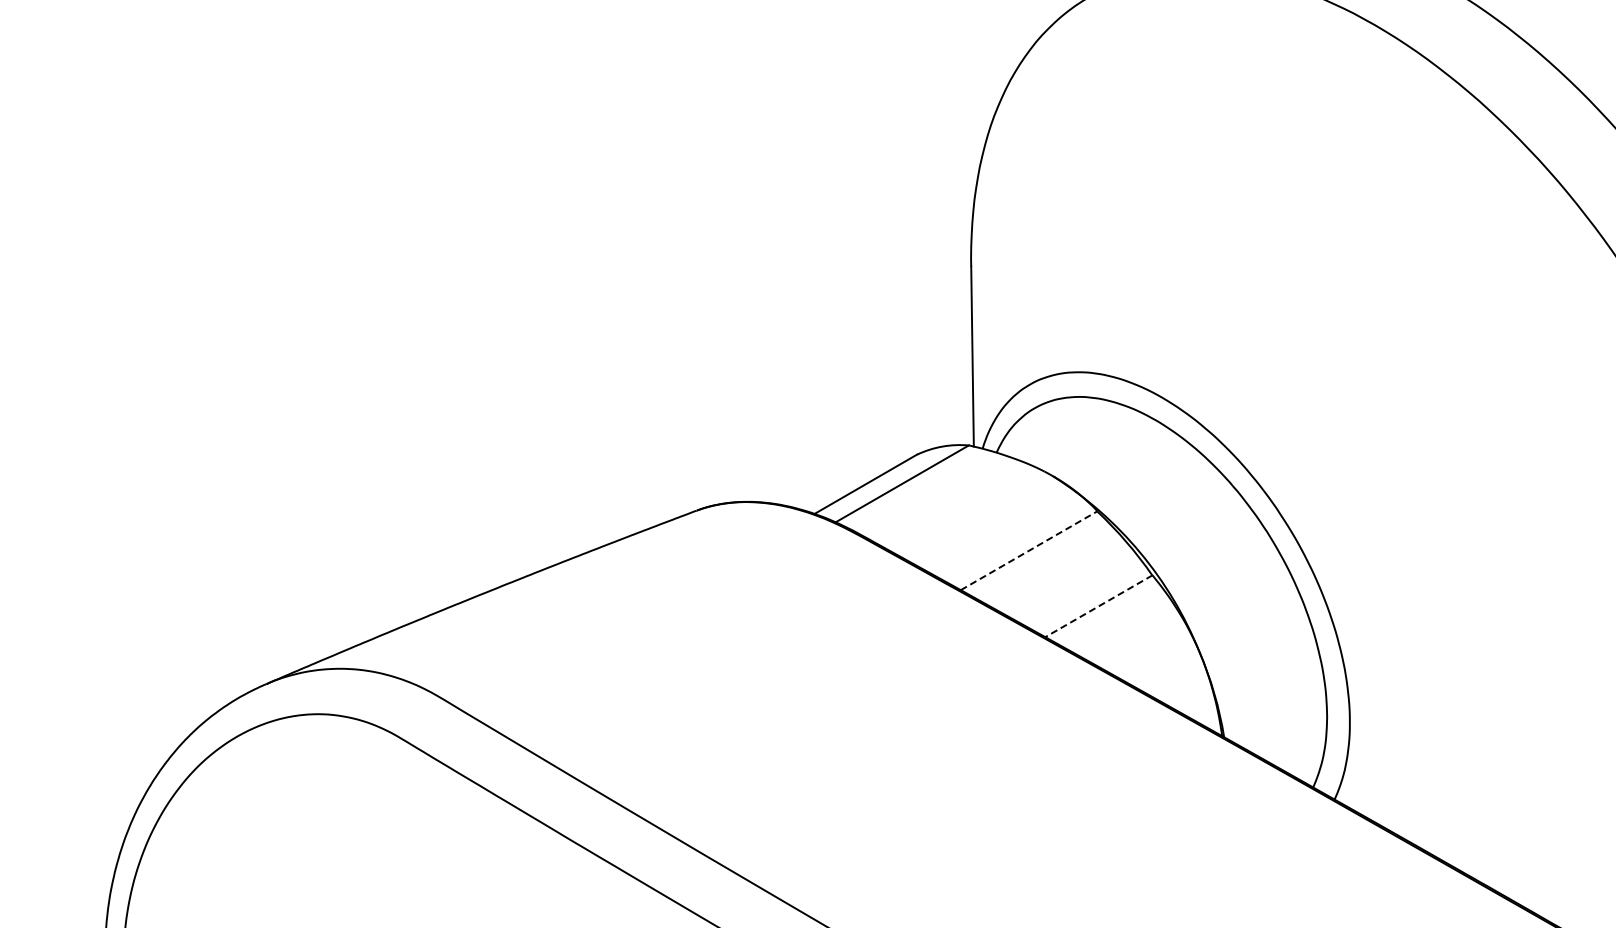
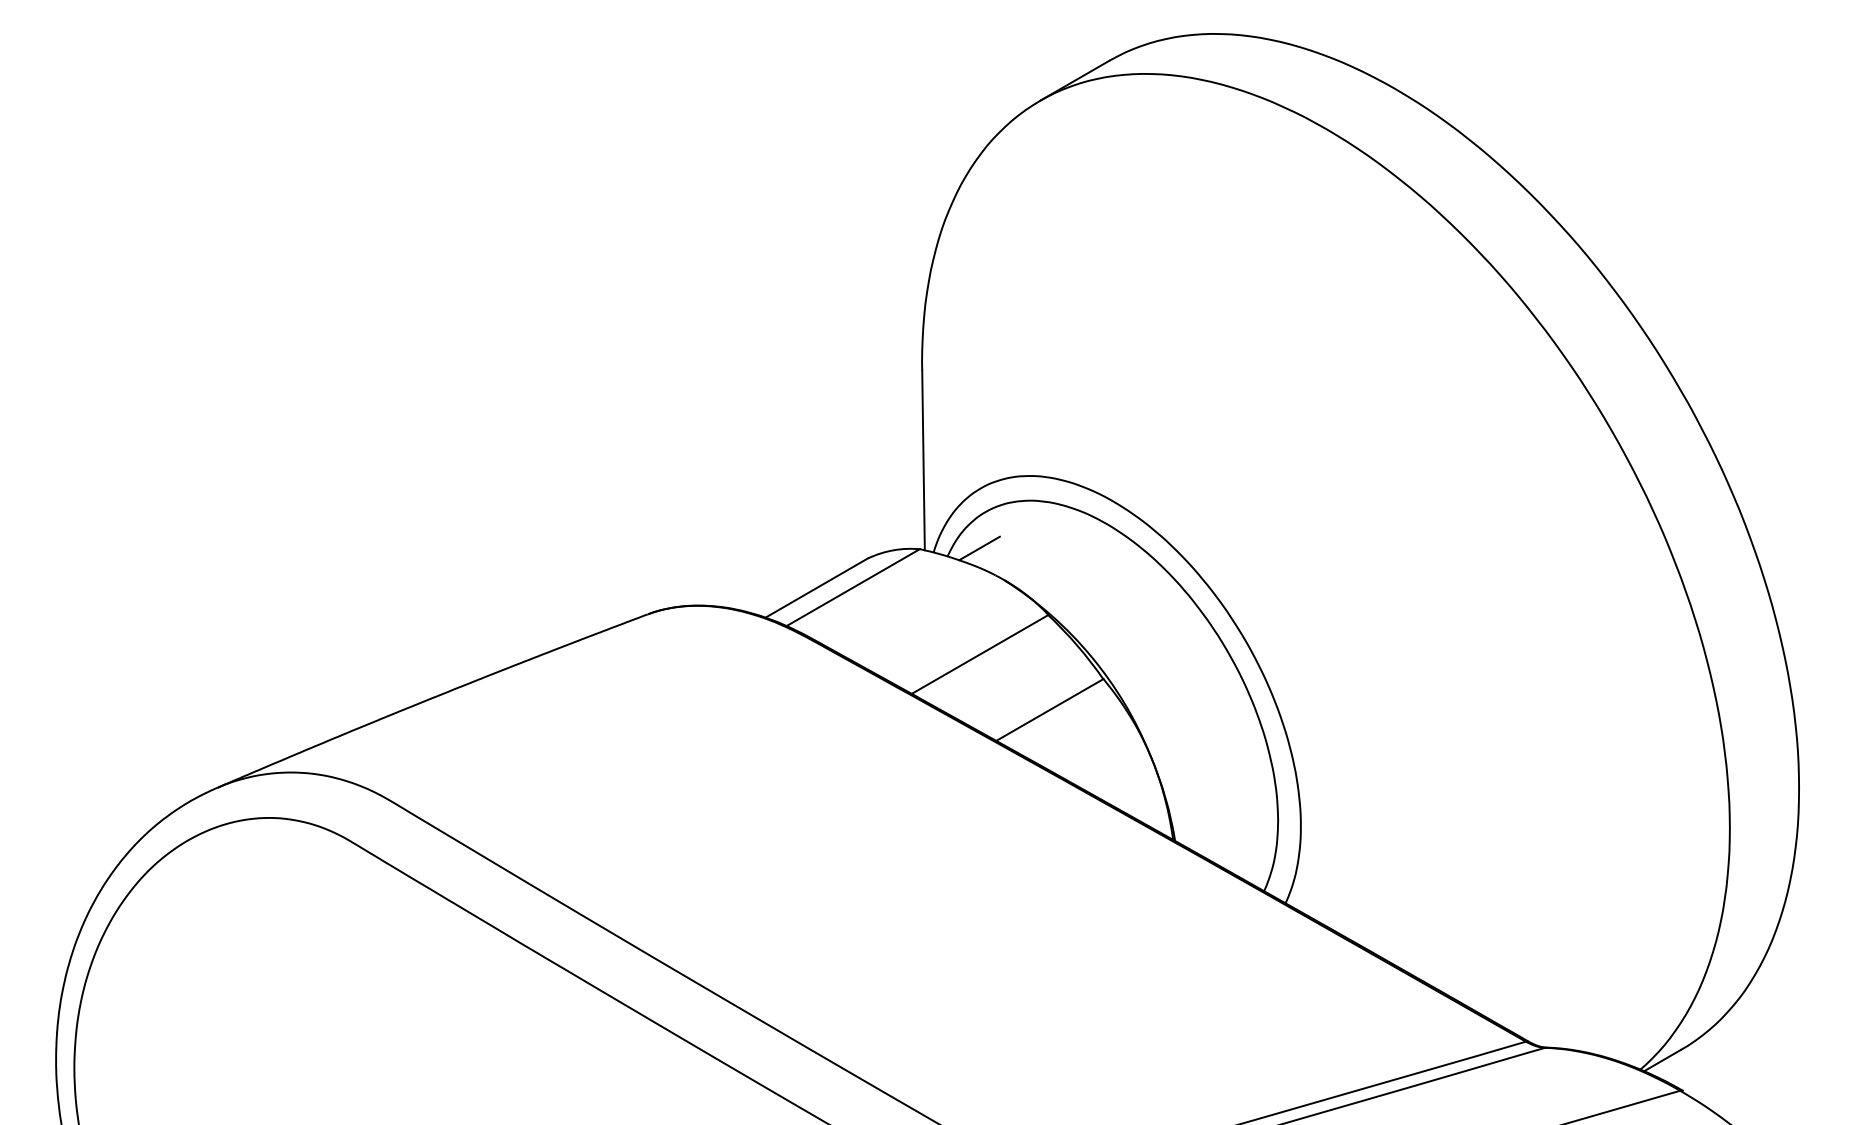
line: (1028, 444) -> (979, 548), added
line: (1029, 550) -> (980, 654), dashed -> solid
line: (1098, 605) -> (1049, 709), dashed -> solid

